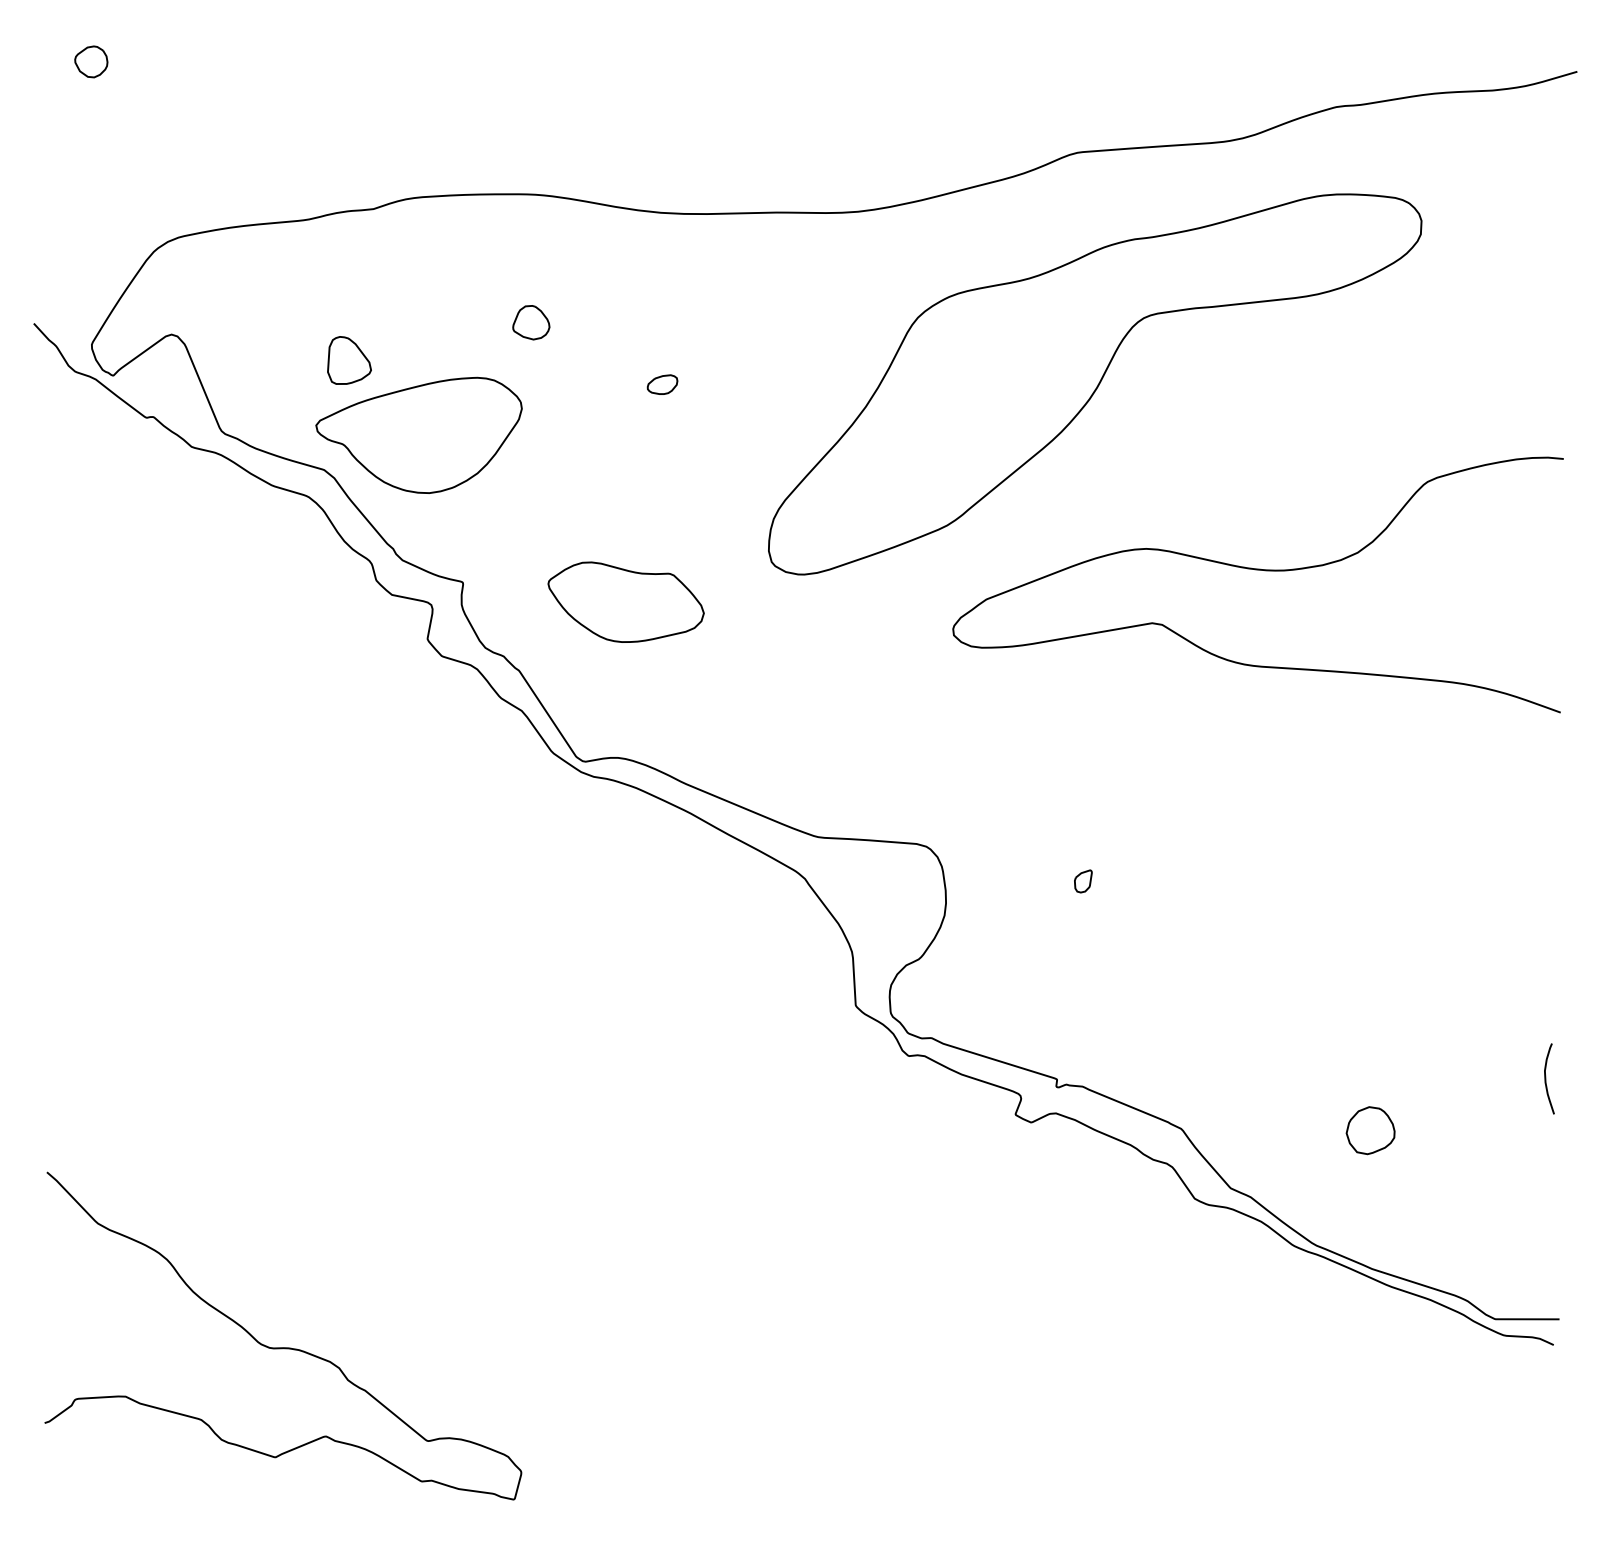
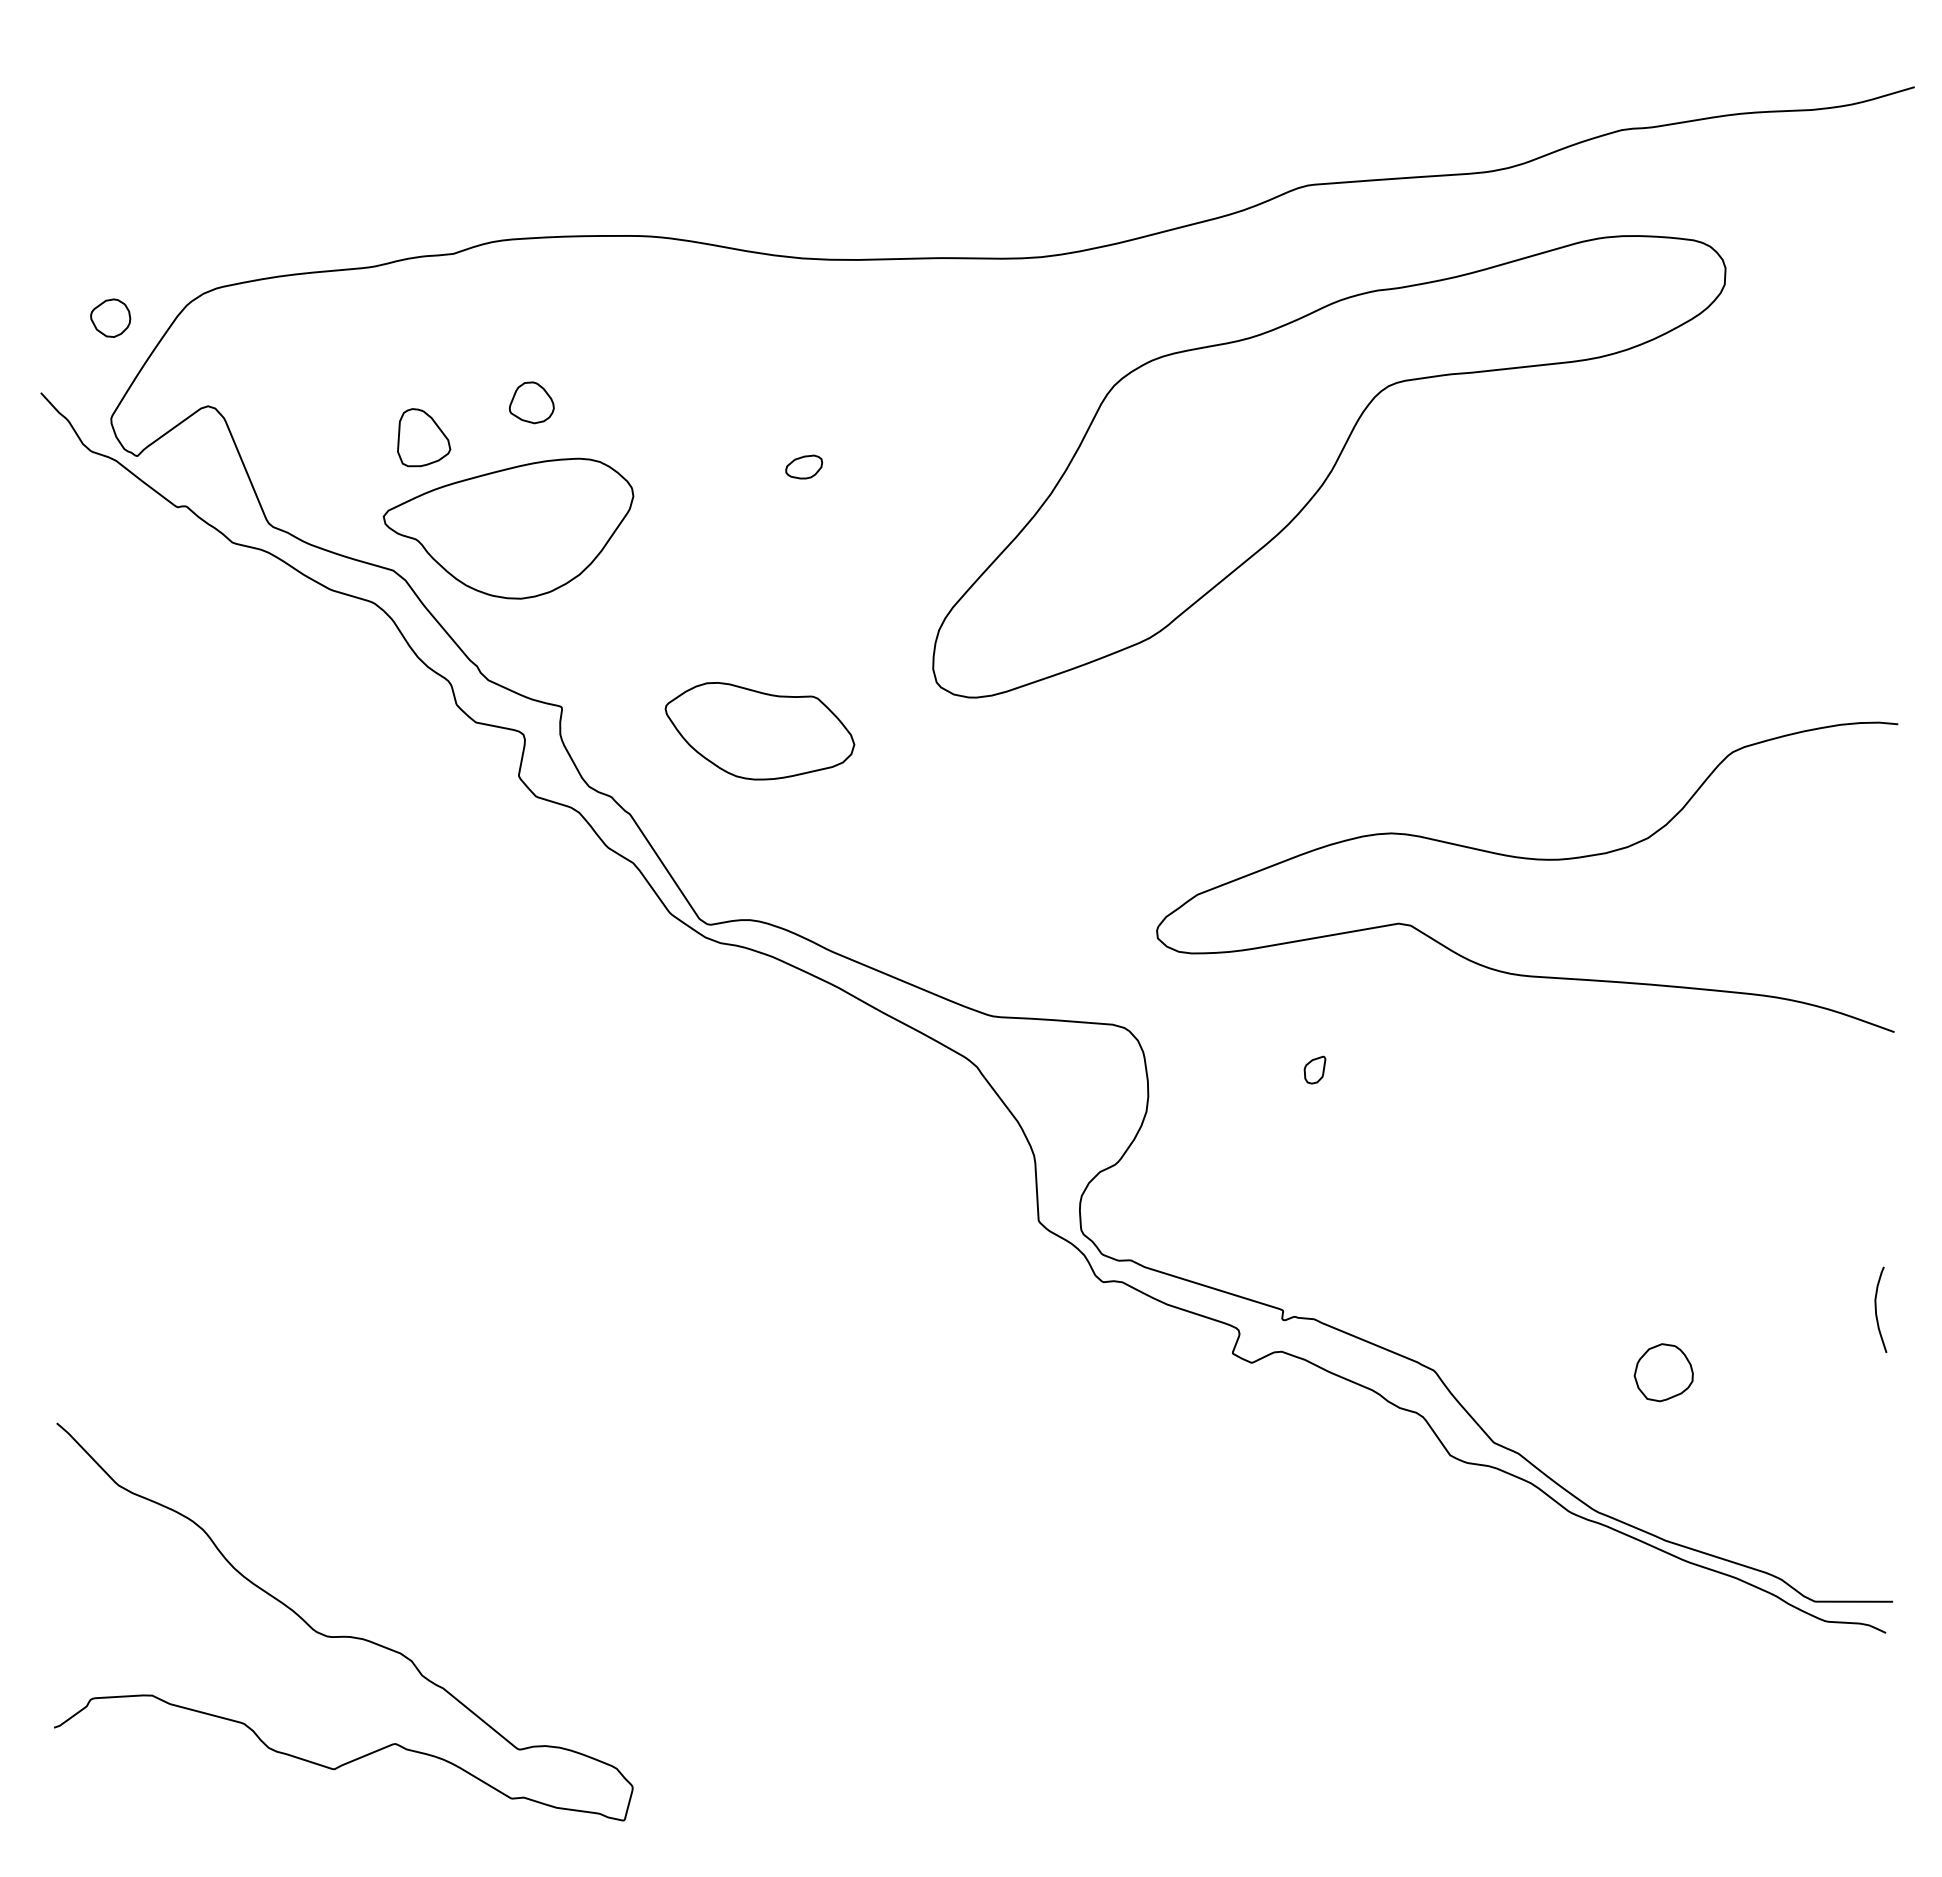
part: (91, 61) -> (110, 317), moved
part: (531, 322) -> (531, 402), moved
curve: (1258, 570) -> (1527, 859), moved

